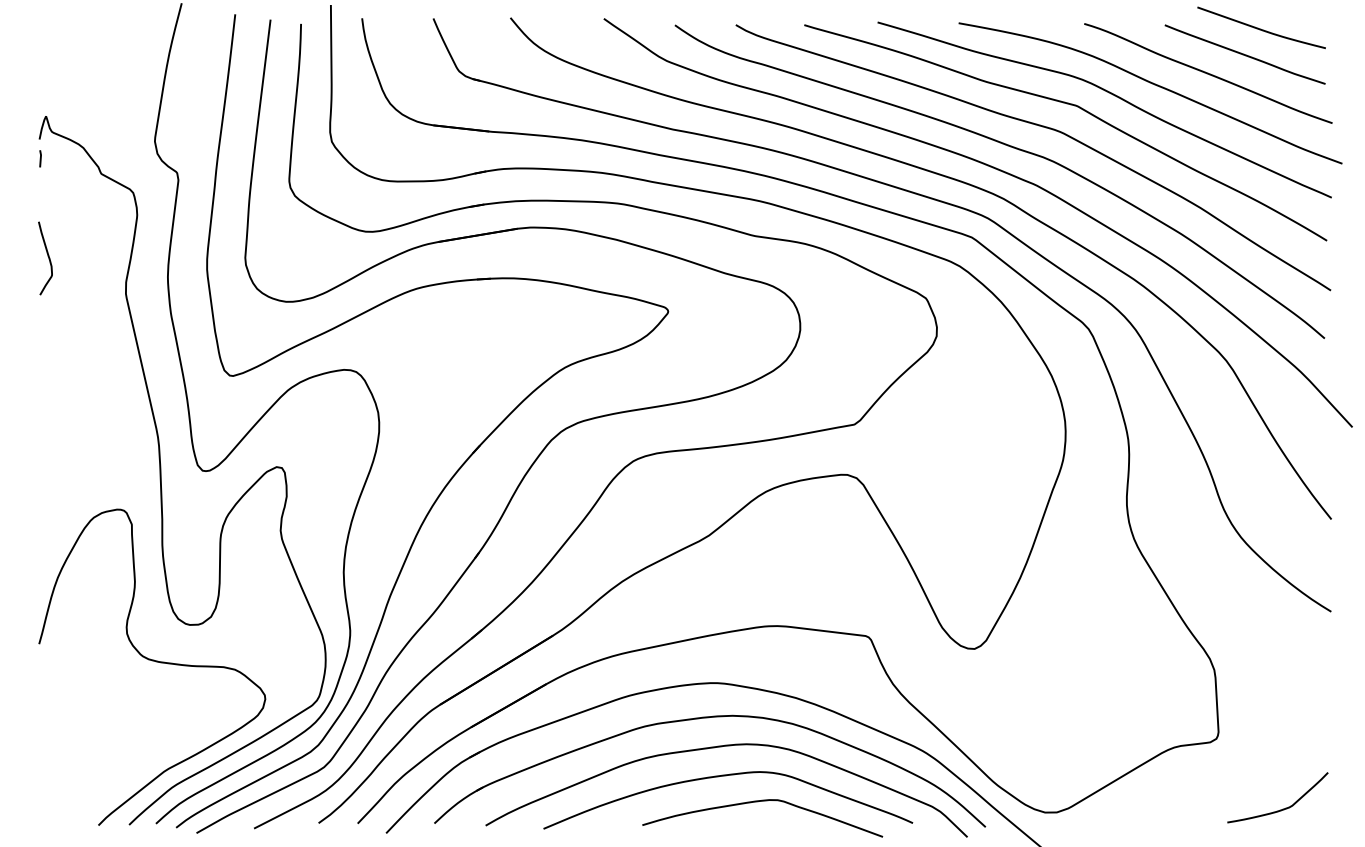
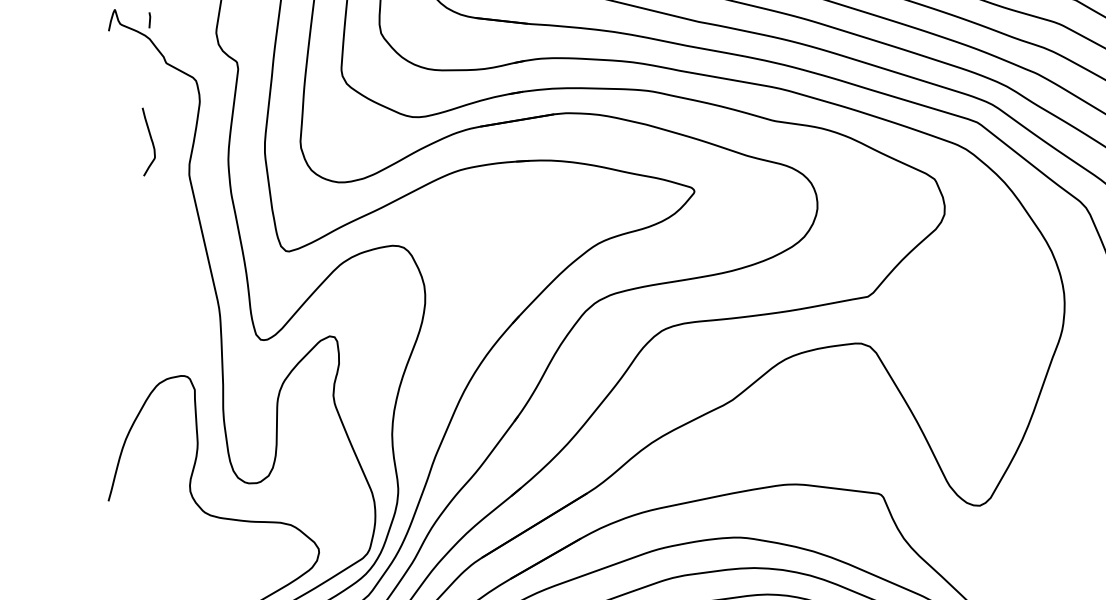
line: (40, 158) -> (149, 20), moved
curve: (47, 256) -> (150, 140), moved

